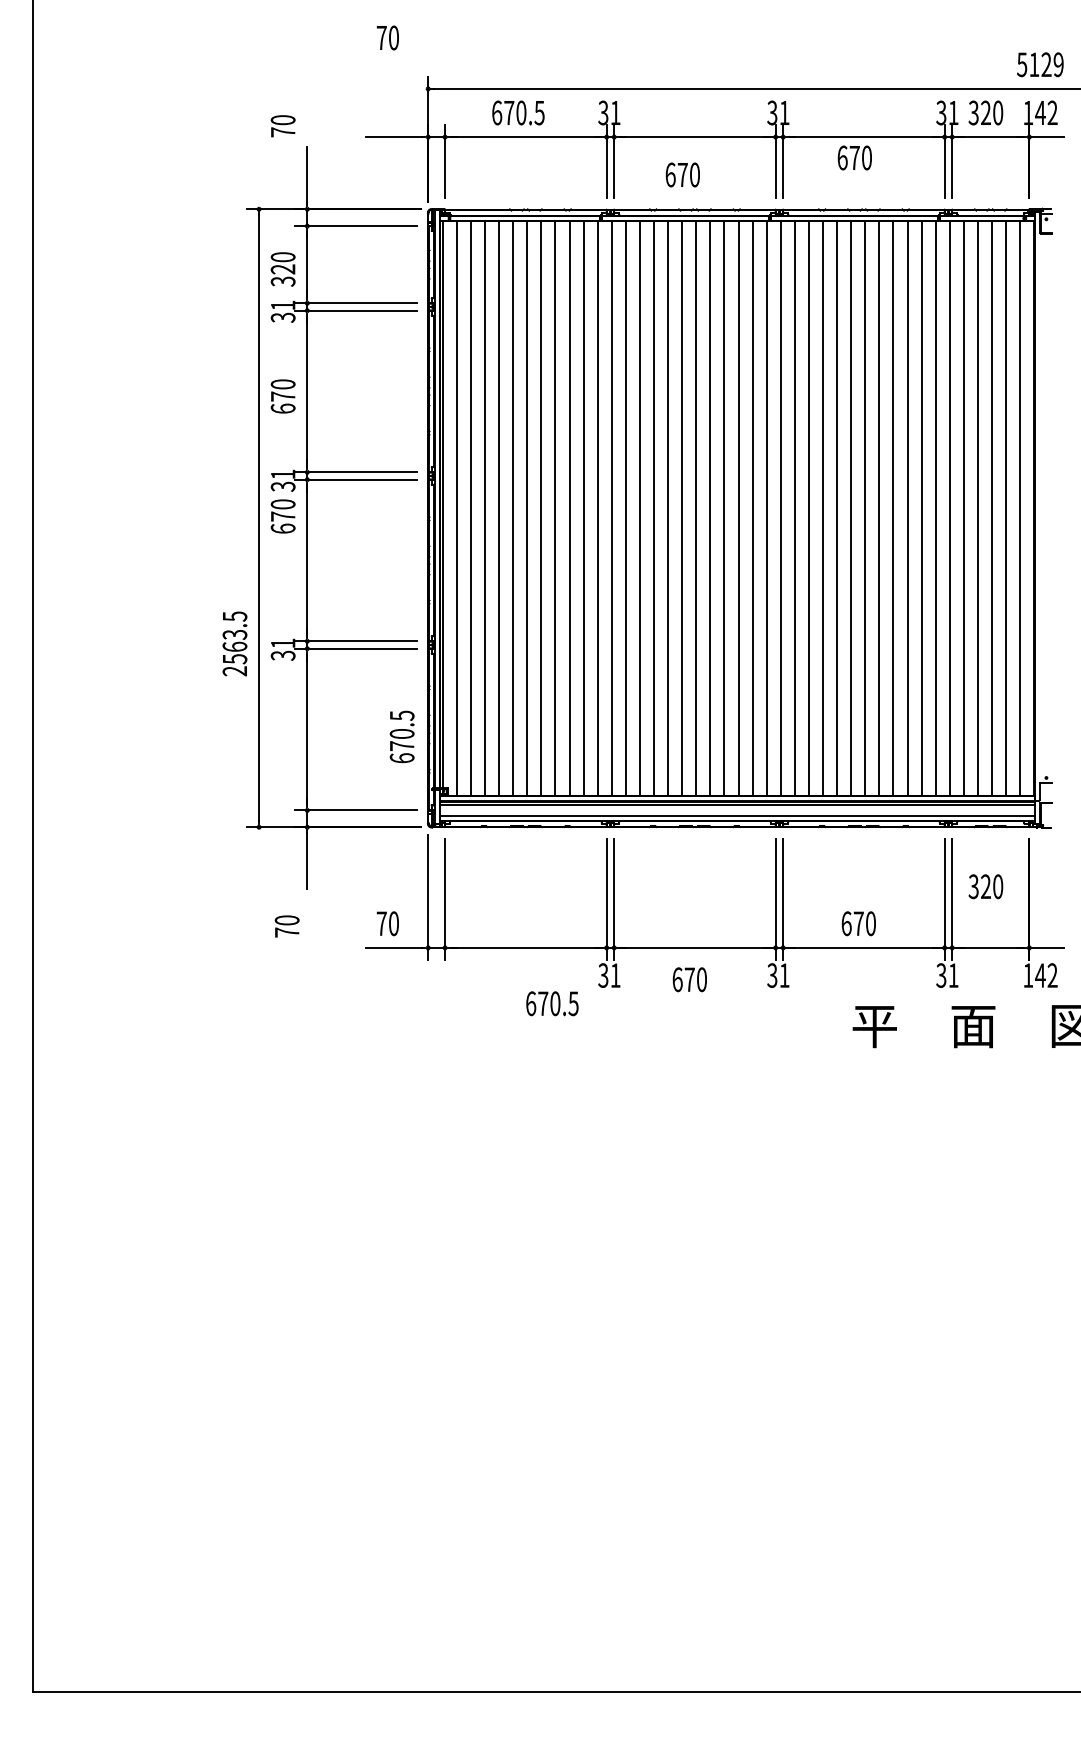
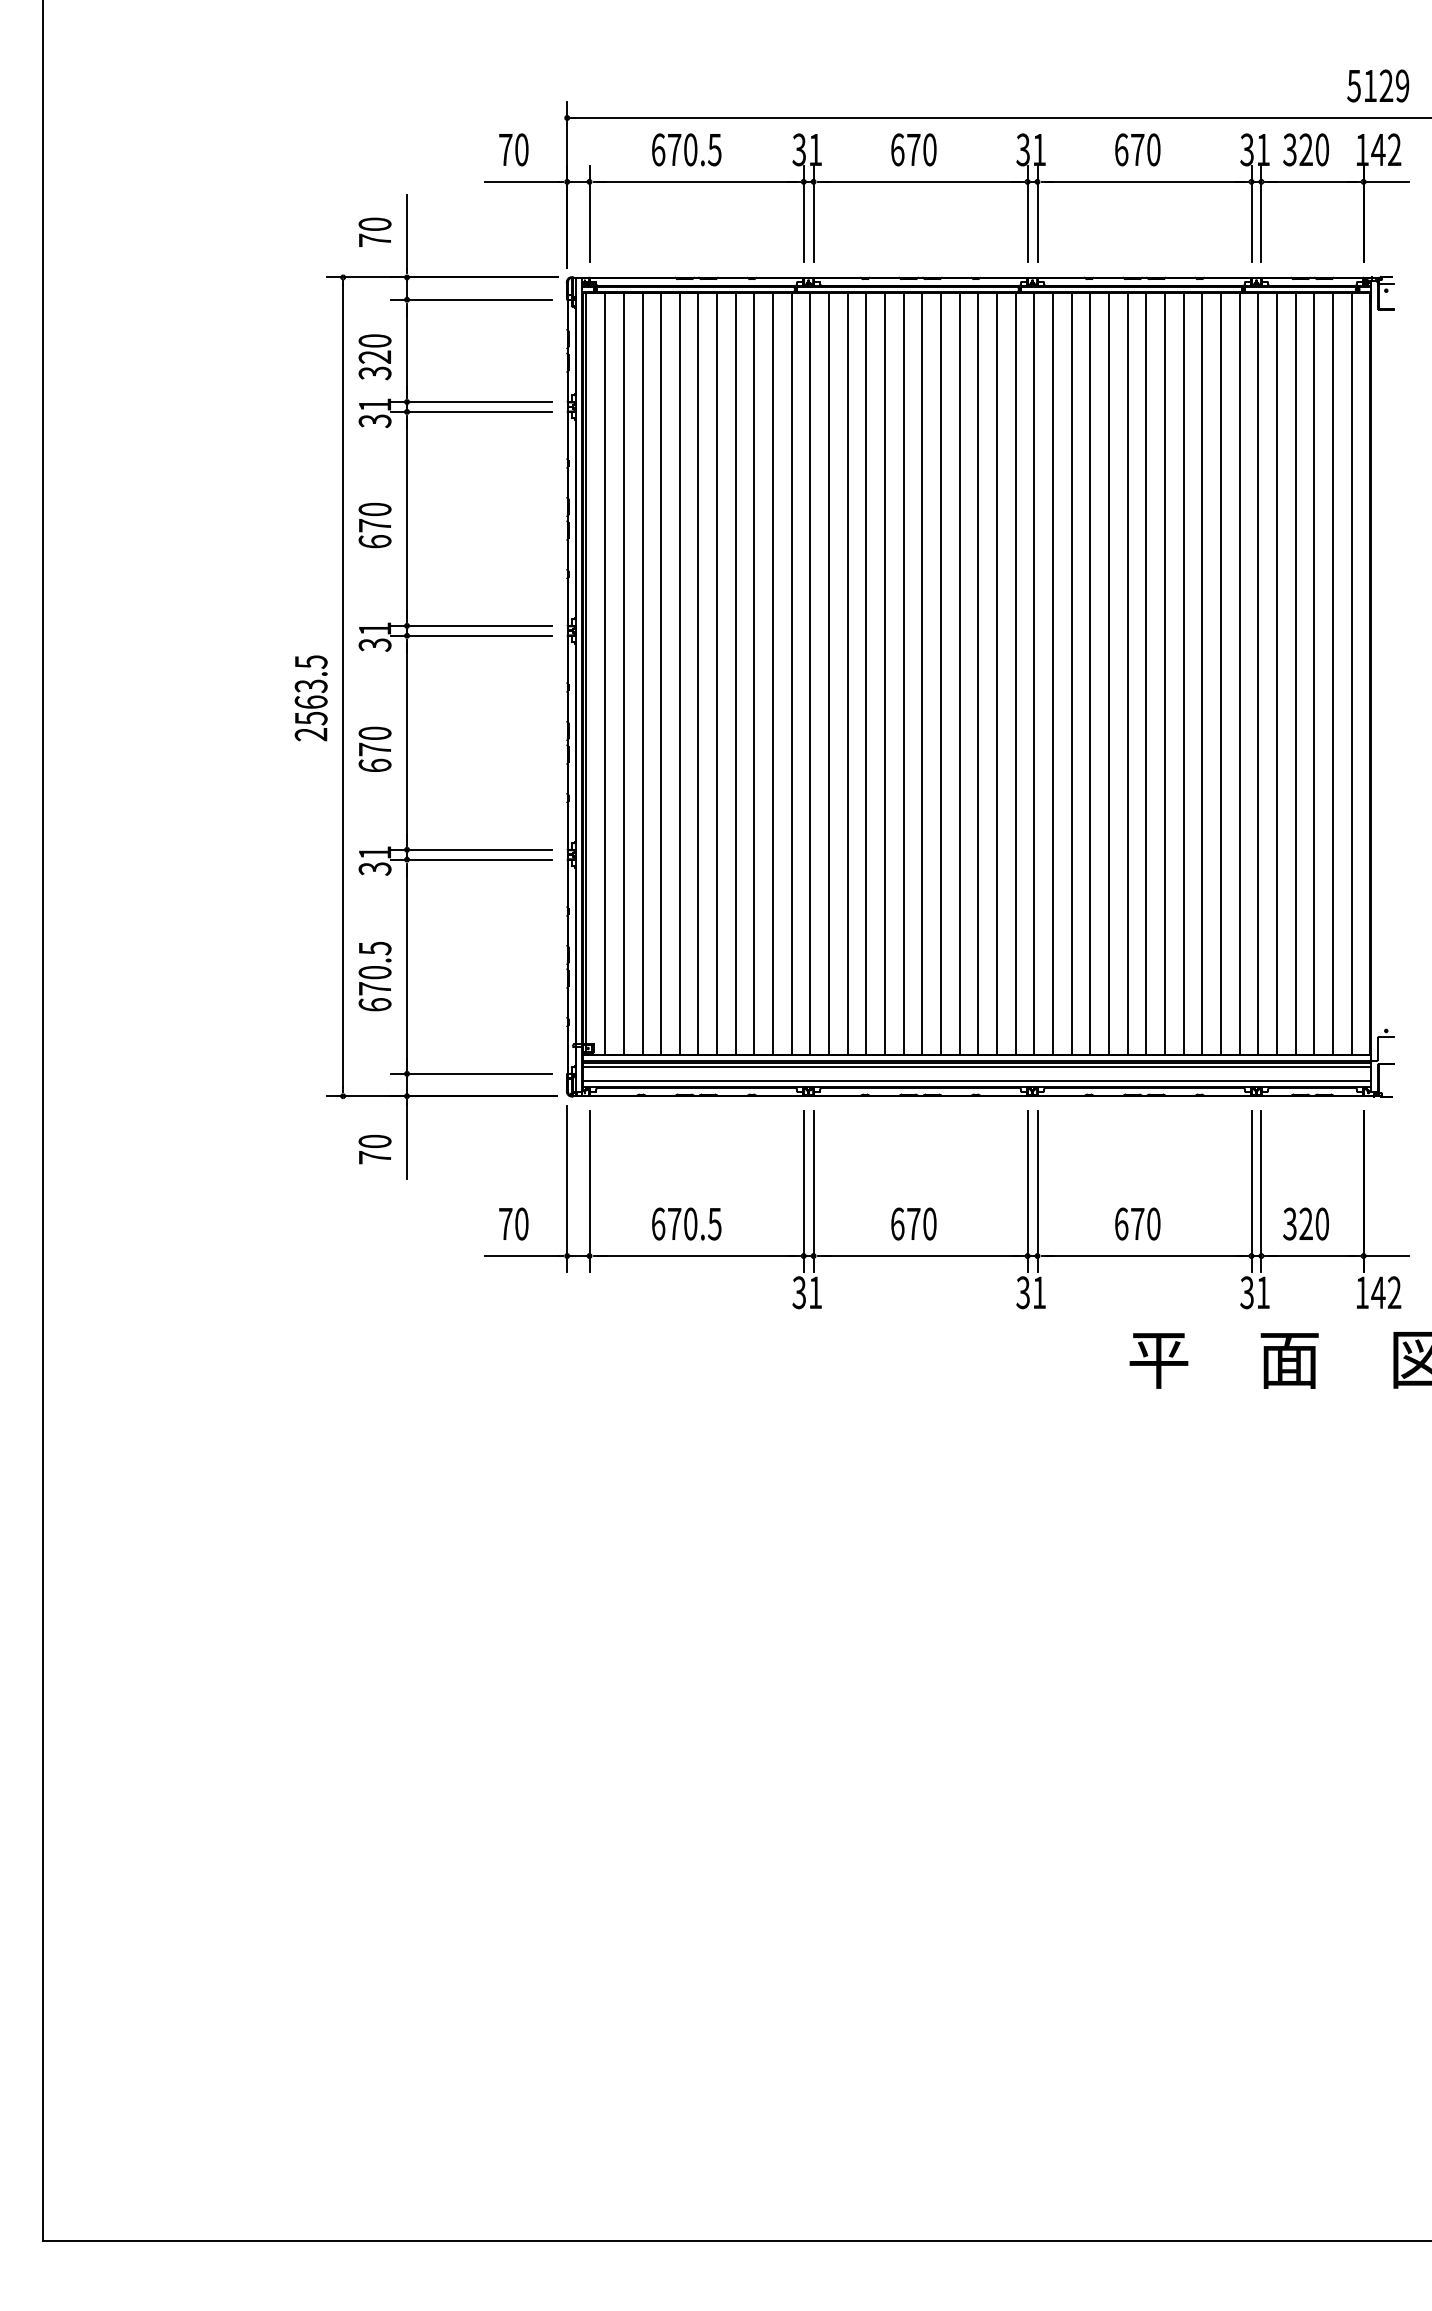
text: (387, 37) -> (513, 149), moved
text: (282, 126) -> (374, 232), moved
text: (854, 157) -> (1137, 149), moved
text: (682, 174) -> (913, 149), moved
text: (282, 516) -> (374, 749), moved
text: (234, 643) -> (310, 697), moved
text: (401, 736) -> (374, 975), moved
text: (985, 886) -> (1305, 1223), moved
text: (286, 926) -> (374, 1149), moved
text: (689, 979) -> (913, 1223), moved
text: (552, 1003) -> (686, 1223), moved

